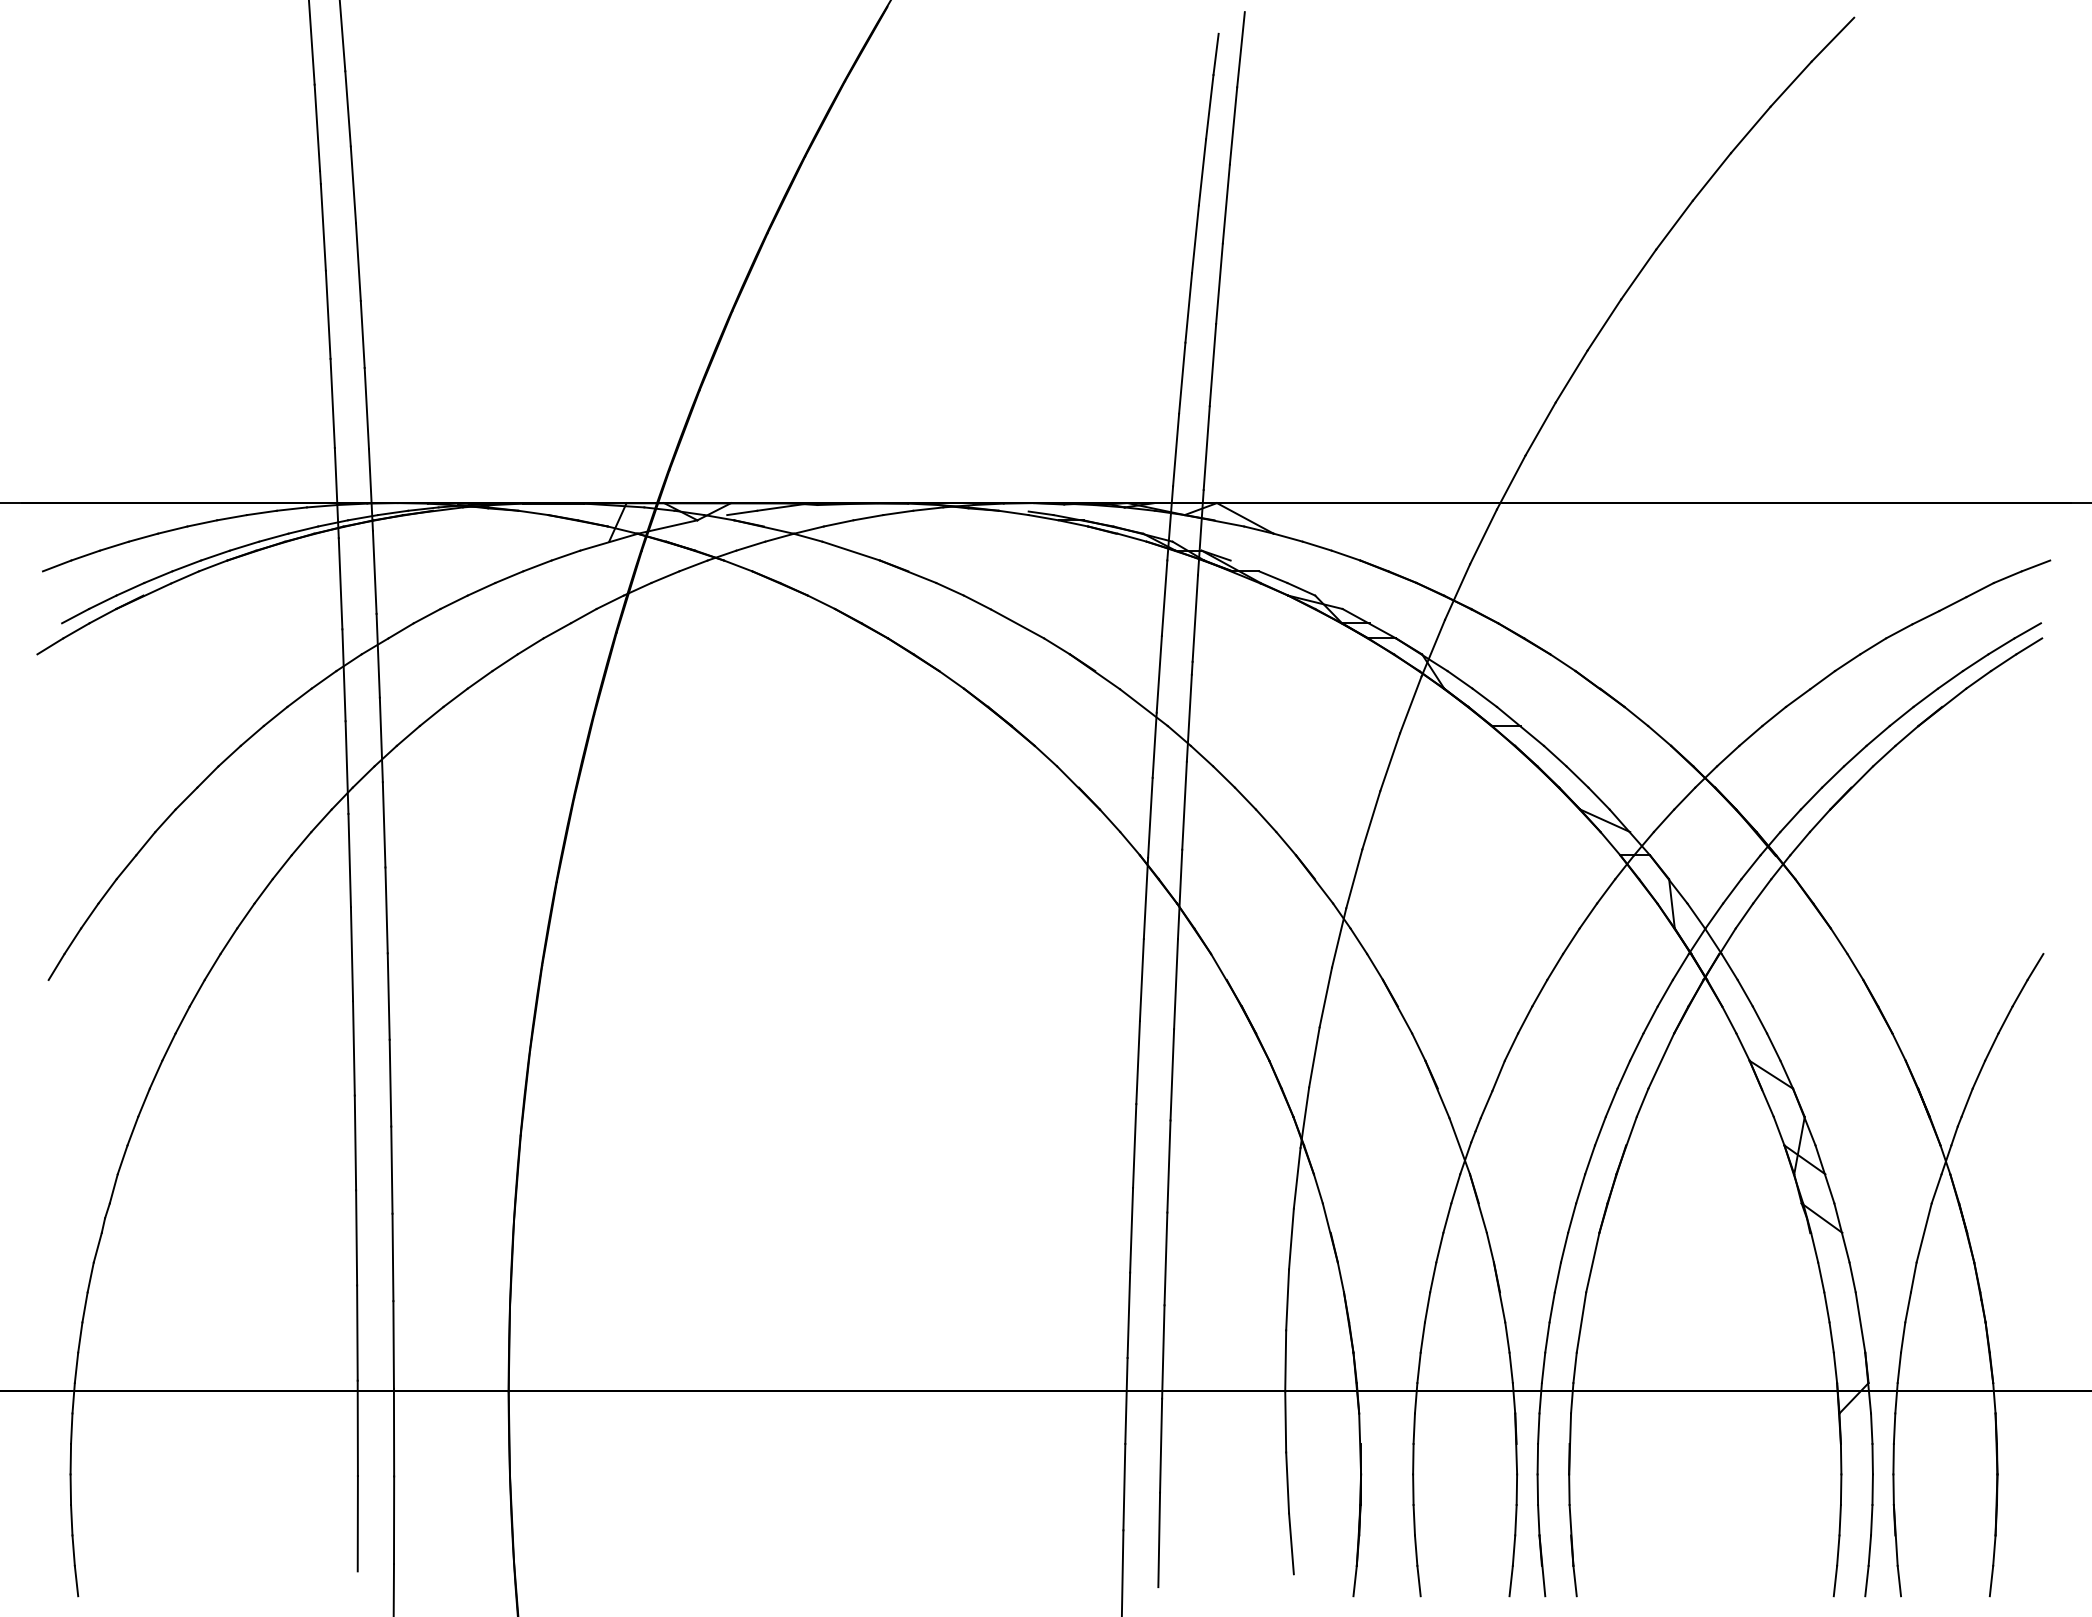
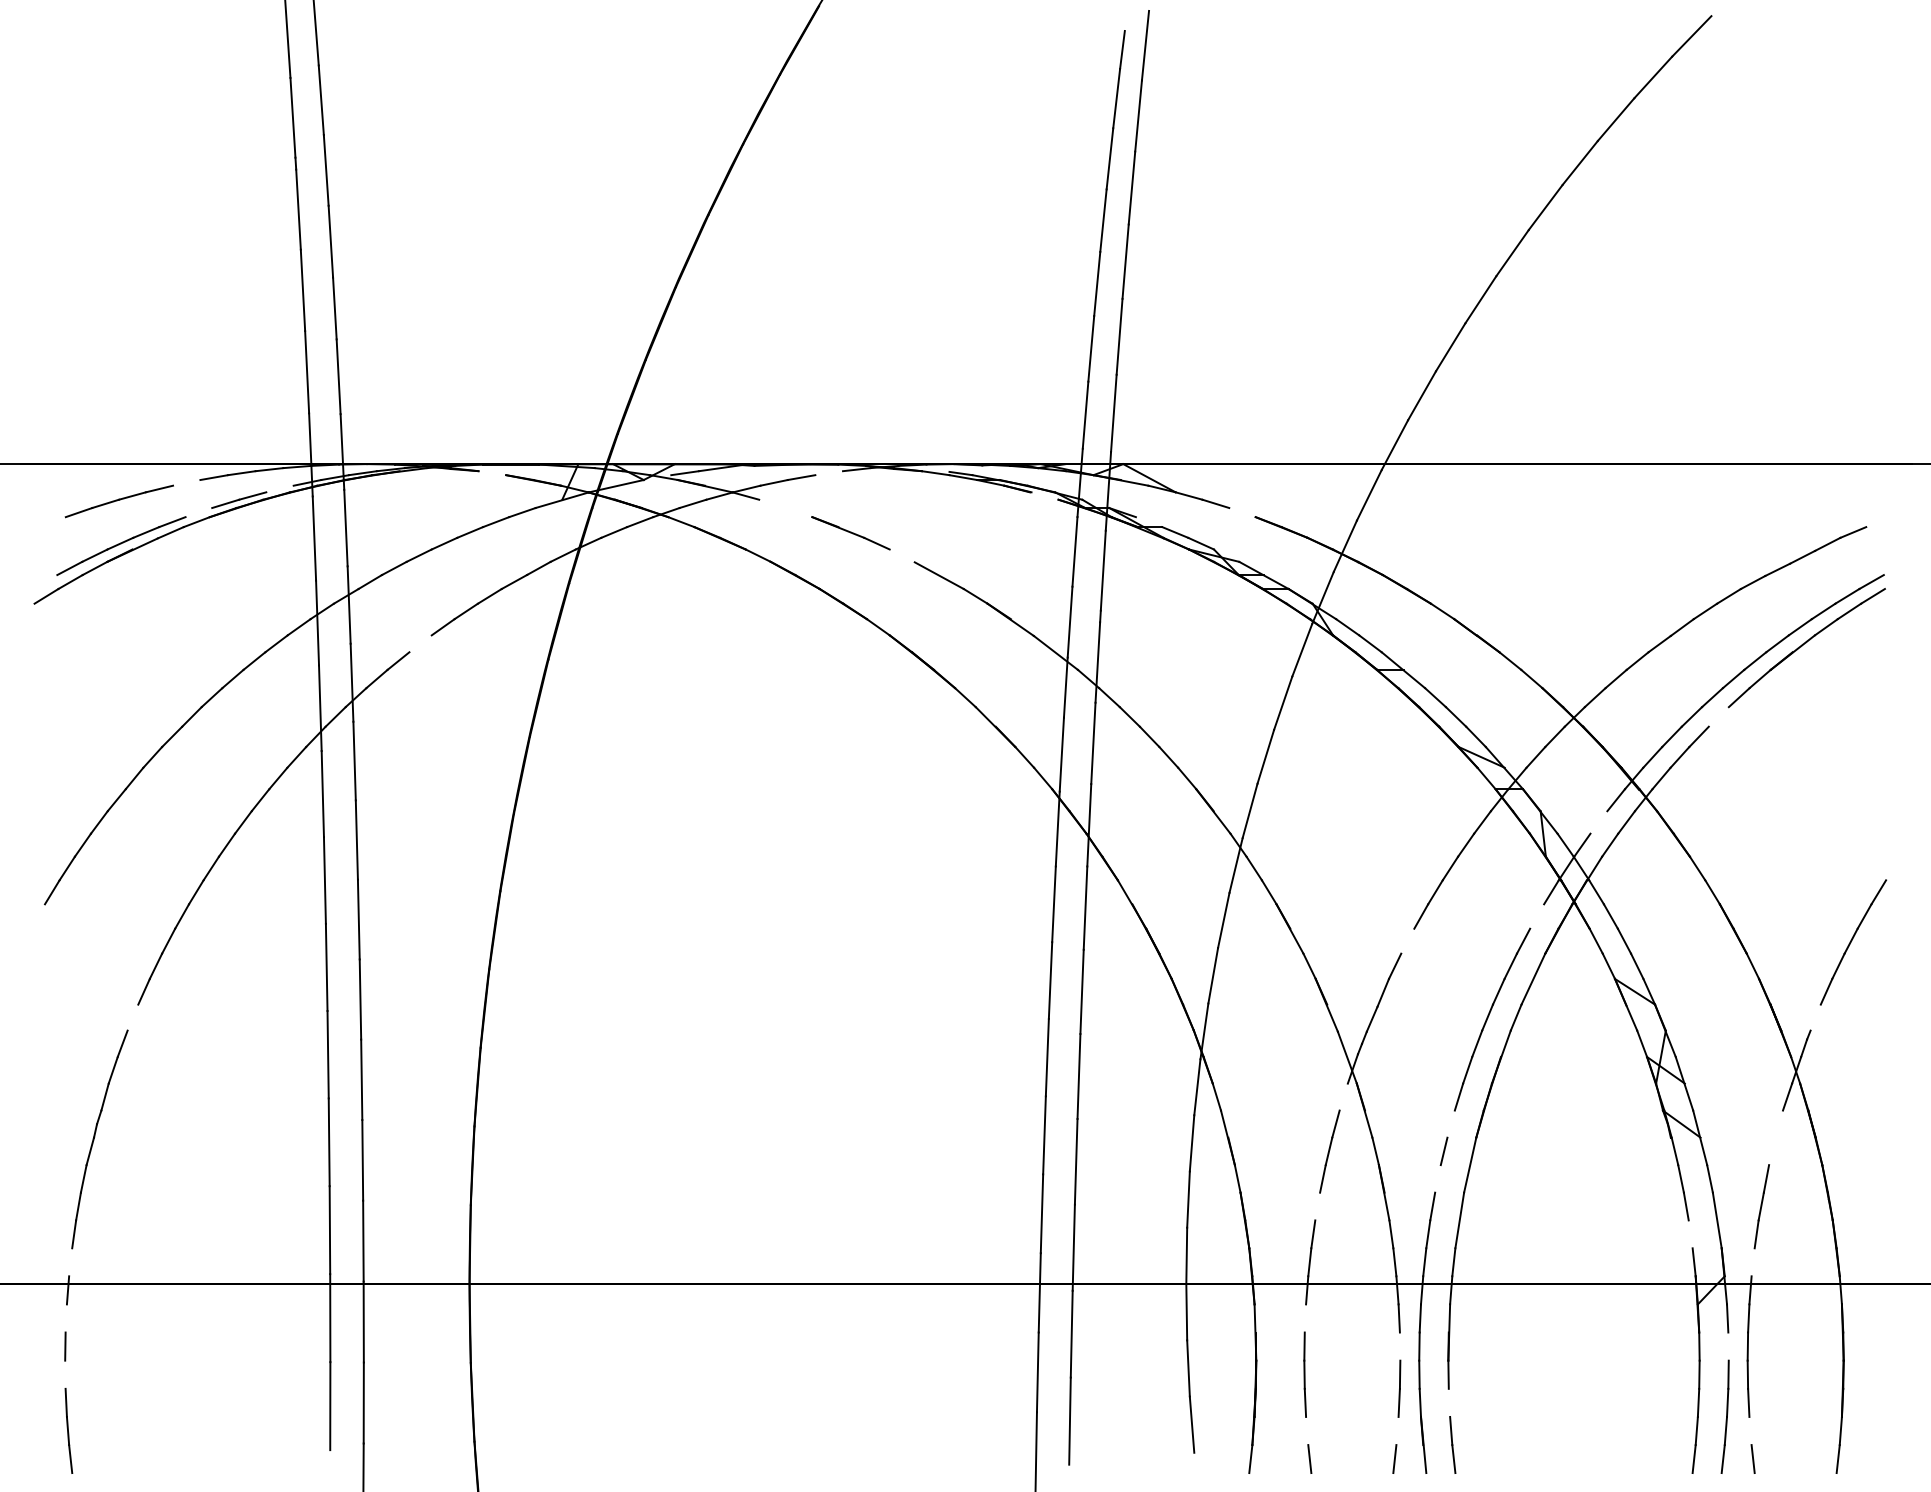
line: (533, 512) -> (492, 472), removed
line: (898, 512) -> (829, 472), removed
line: (202, 523) -> (186, 482), removed
line: (303, 529) -> (280, 488), removed
line: (1131, 537) -> (1044, 495), removed
line: (851, 550) -> (785, 507), removed
line: (215, 555) -> (198, 512), removed
line: (1345, 555) -> (1241, 512), removed
line: (56, 565) -> (52, 521), removed
line: (2035, 565) -> (1878, 521), removed
line: (977, 602) -> (902, 555), removed
line: (455, 697) -> (420, 643), removed
line: (1851, 787) -> (1708, 726), removed
line: (1732, 891) -> (1599, 822), removed
line: (1664, 993) -> (1536, 916), removed
line: (1525, 1019) -> (1408, 940), removed
line: (143, 1102) -> (132, 1017), removed
line: (1966, 1102) -> (1815, 1017), removed
line: (1455, 1188) -> (1343, 1096), removed
line: (1572, 1217) -> (1451, 1123), removed
line: (1923, 1232) -> (1775, 1137), removed
line: (1557, 1277) -> (1437, 1178), removed
line: (1427, 1307) -> (1317, 1206), removed
line: (1831, 1337) -> (1690, 1234), removed
line: (76, 1367) -> (70, 1261), removed
line: (1899, 1367) -> (1753, 1261), removed
line: (71, 1428) -> (66, 1318), removed
line: (1413, 1428) -> (1304, 1318), removed
line: (1516, 1443) -> (1399, 1332), removed
line: (1872, 1458) -> (1728, 1345), removed
line: (70, 1489) -> (65, 1374), removed
line: (1571, 1534) -> (1450, 1416), removed
line: (1895, 1534) -> (1749, 1416), removed
line: (1415, 1550) -> (1306, 1430), removed
line: (1513, 1550) -> (1397, 1430), removed

